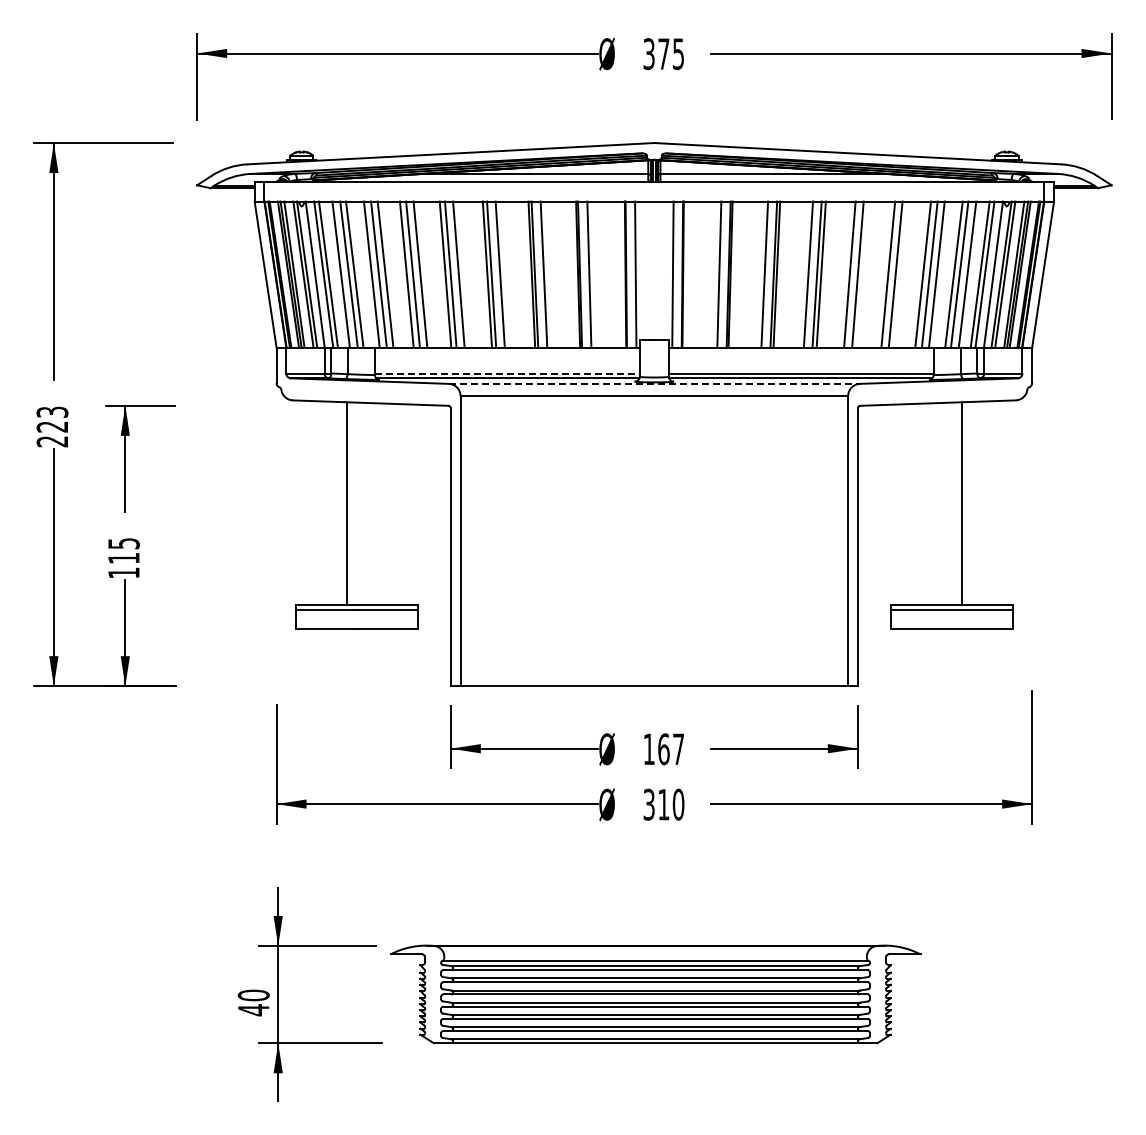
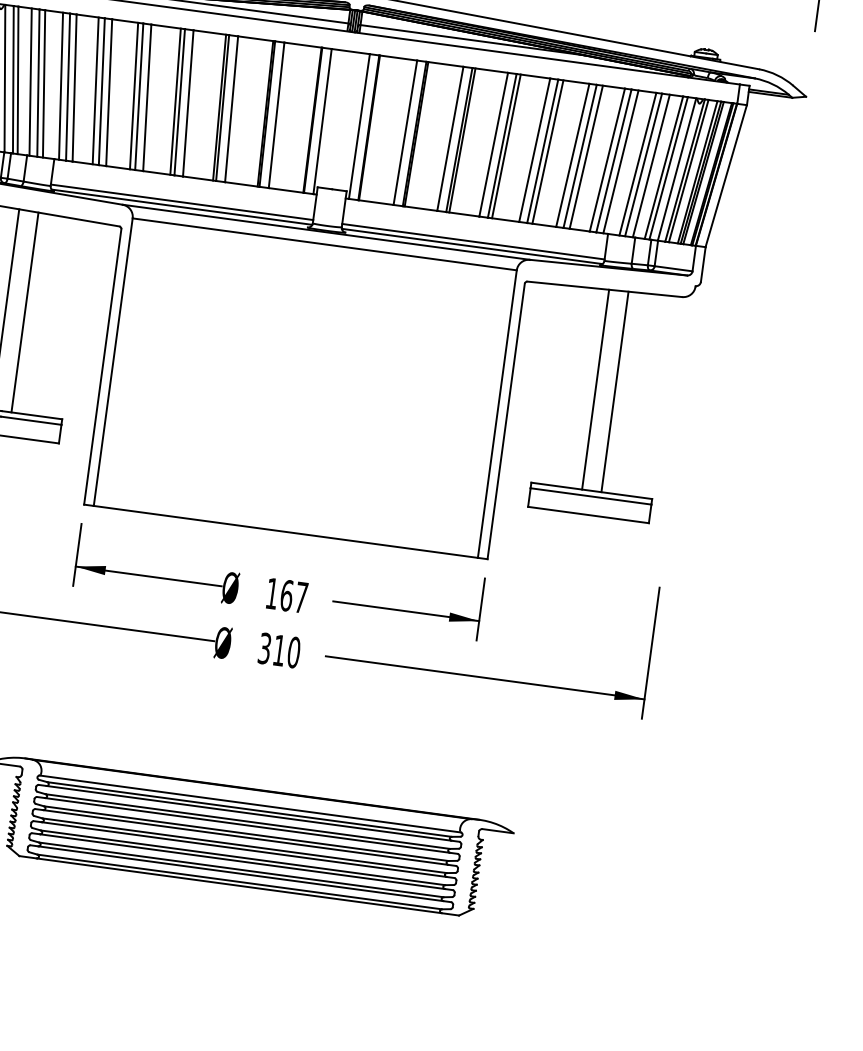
line: (862, 274) -> (547, 151), added
line: (901, 274) -> (585, 157), added
line: (507, 373) -> (182, 202), dashed -> solid
line: (654, 383) -> (326, 231), dashed -> solid
line: (366, 503) -> (25, 312), added
line: (942, 503) -> (595, 389), added

